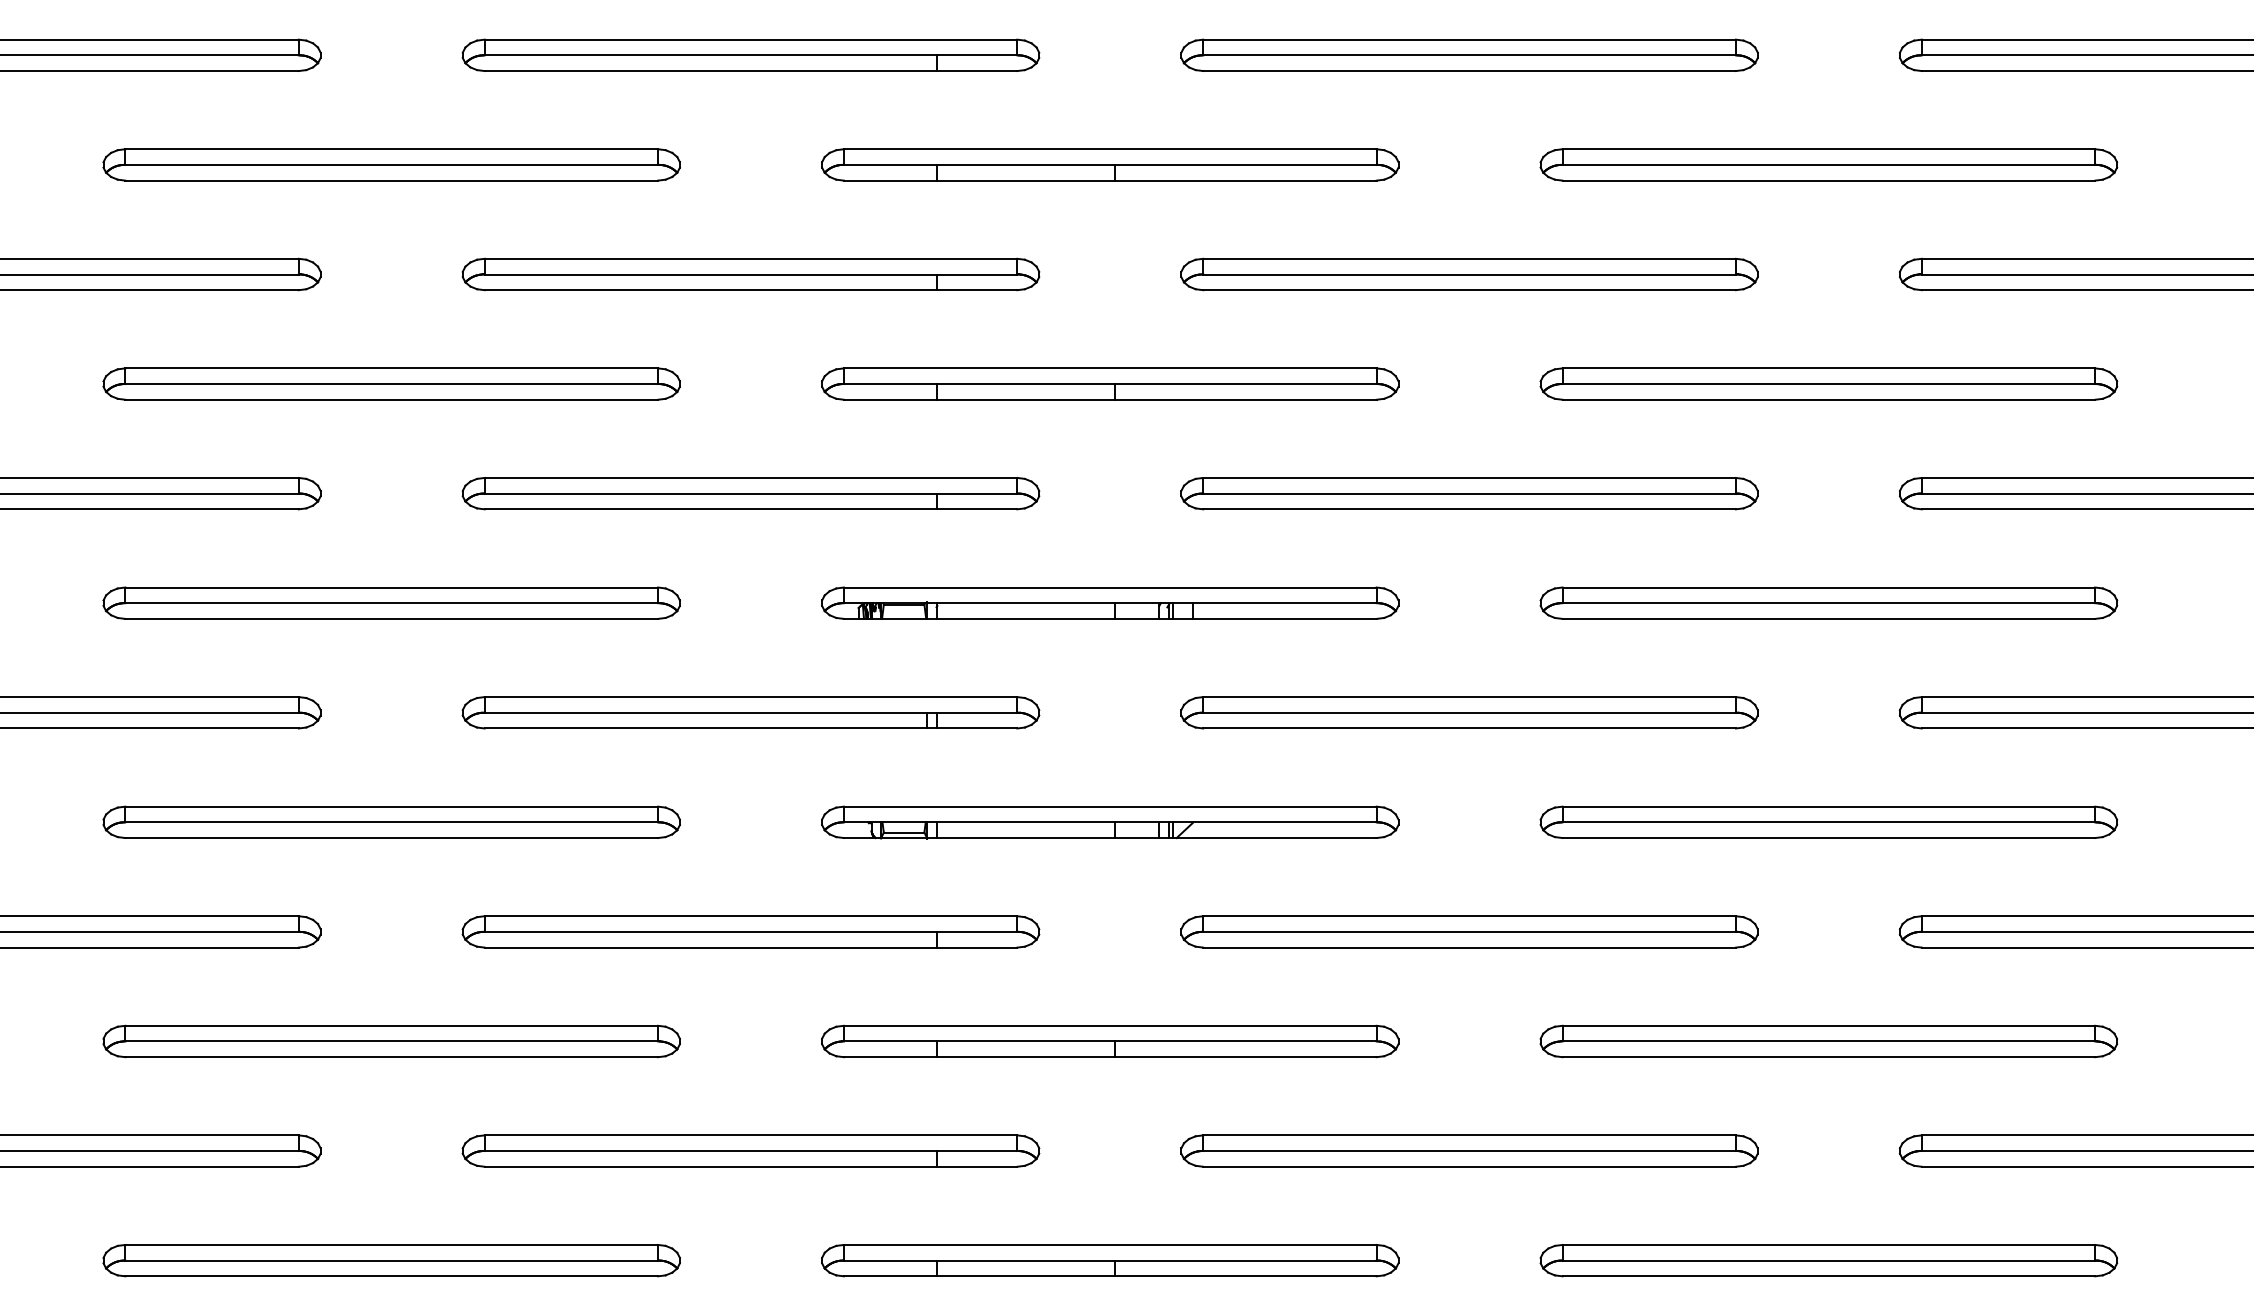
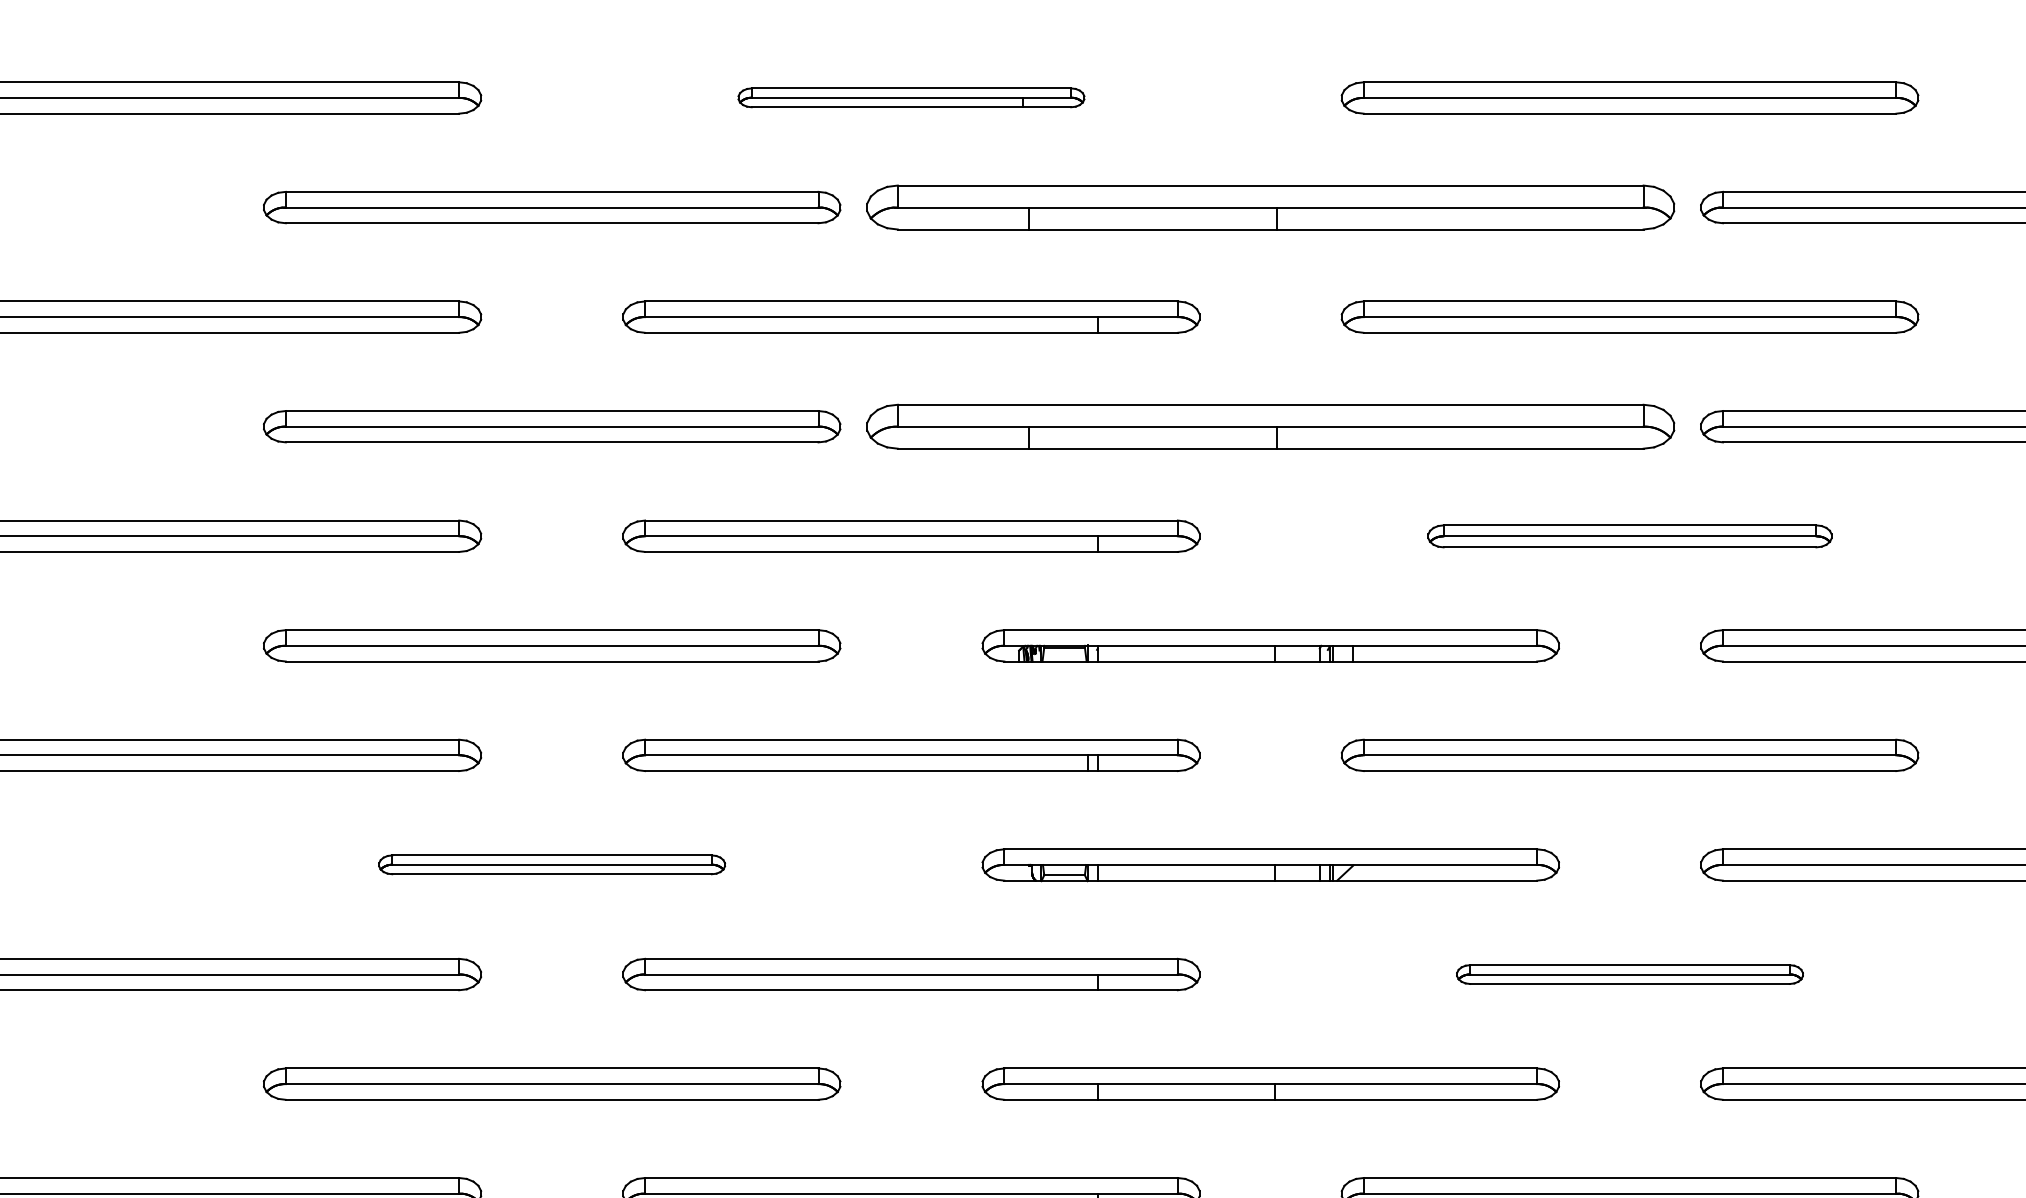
part: (750, 54) -> (910, 97), size x0.6
part: (1110, 164) -> (1270, 207), size x1.4
part: (1110, 383) -> (1270, 426), size x1.4
part: (1469, 493) -> (1629, 536), size x0.7
part: (391, 821) -> (551, 864), size x0.6
part: (1469, 931) -> (1629, 974), size x0.6

